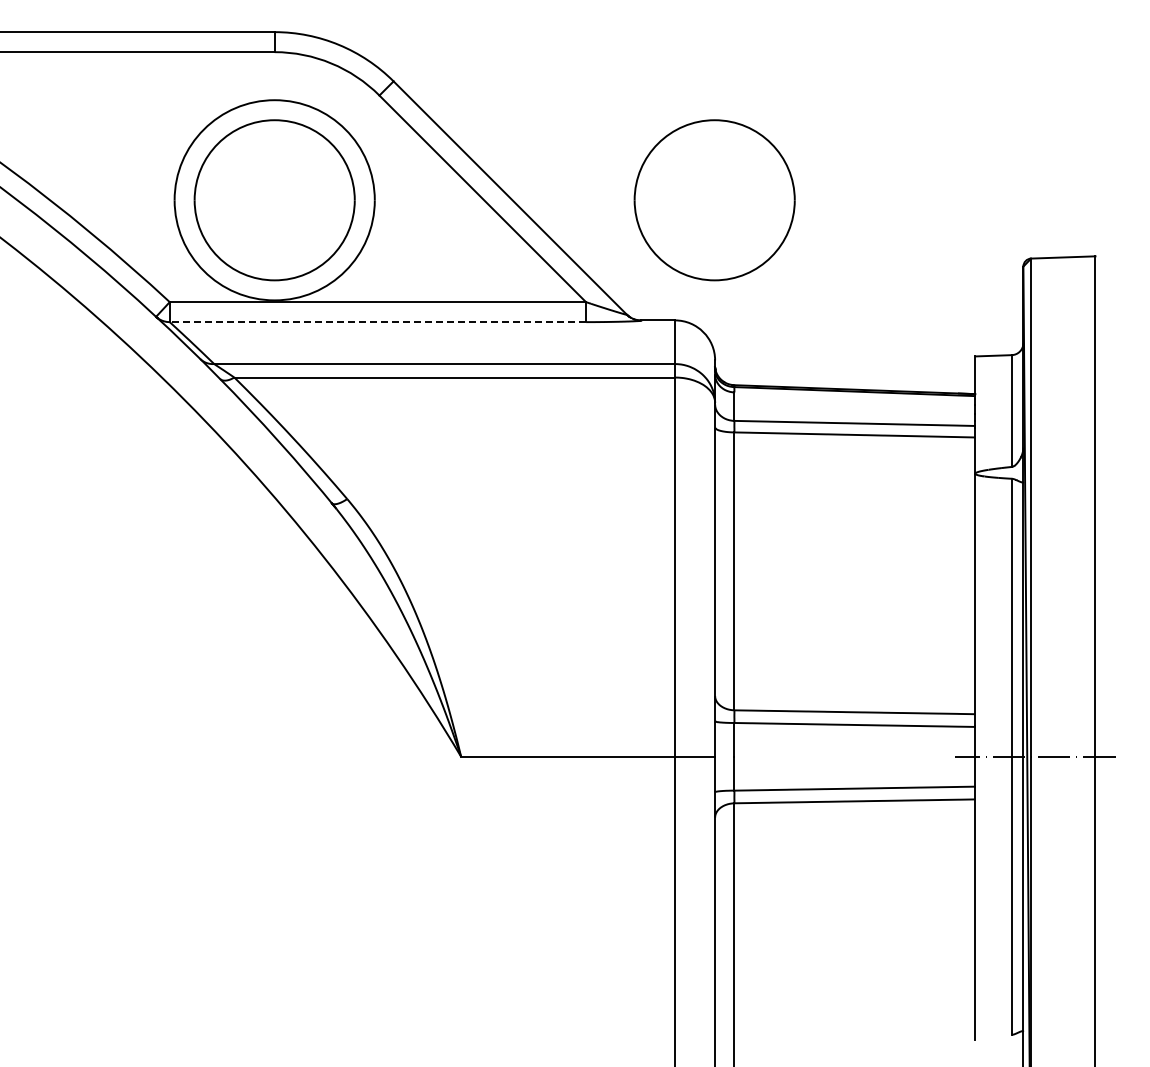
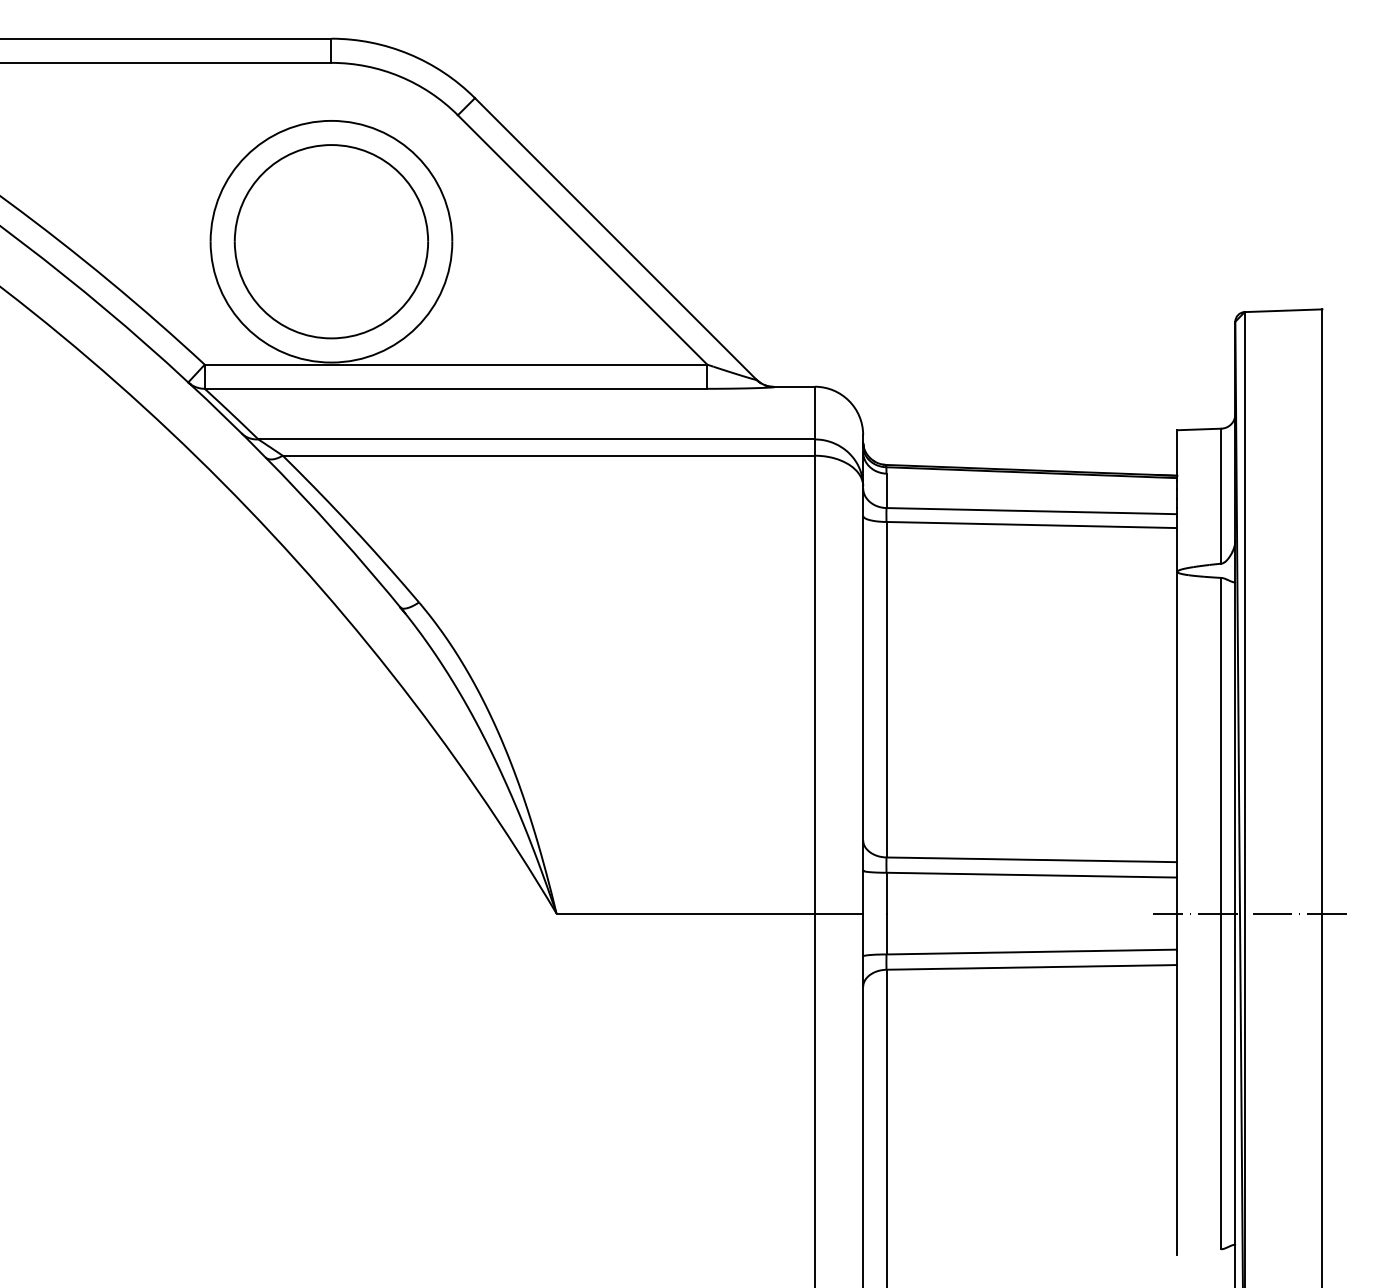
part: (714, 200) -> (862, 241), removed
line: (377, 322) -> (455, 389), dashed -> solid

